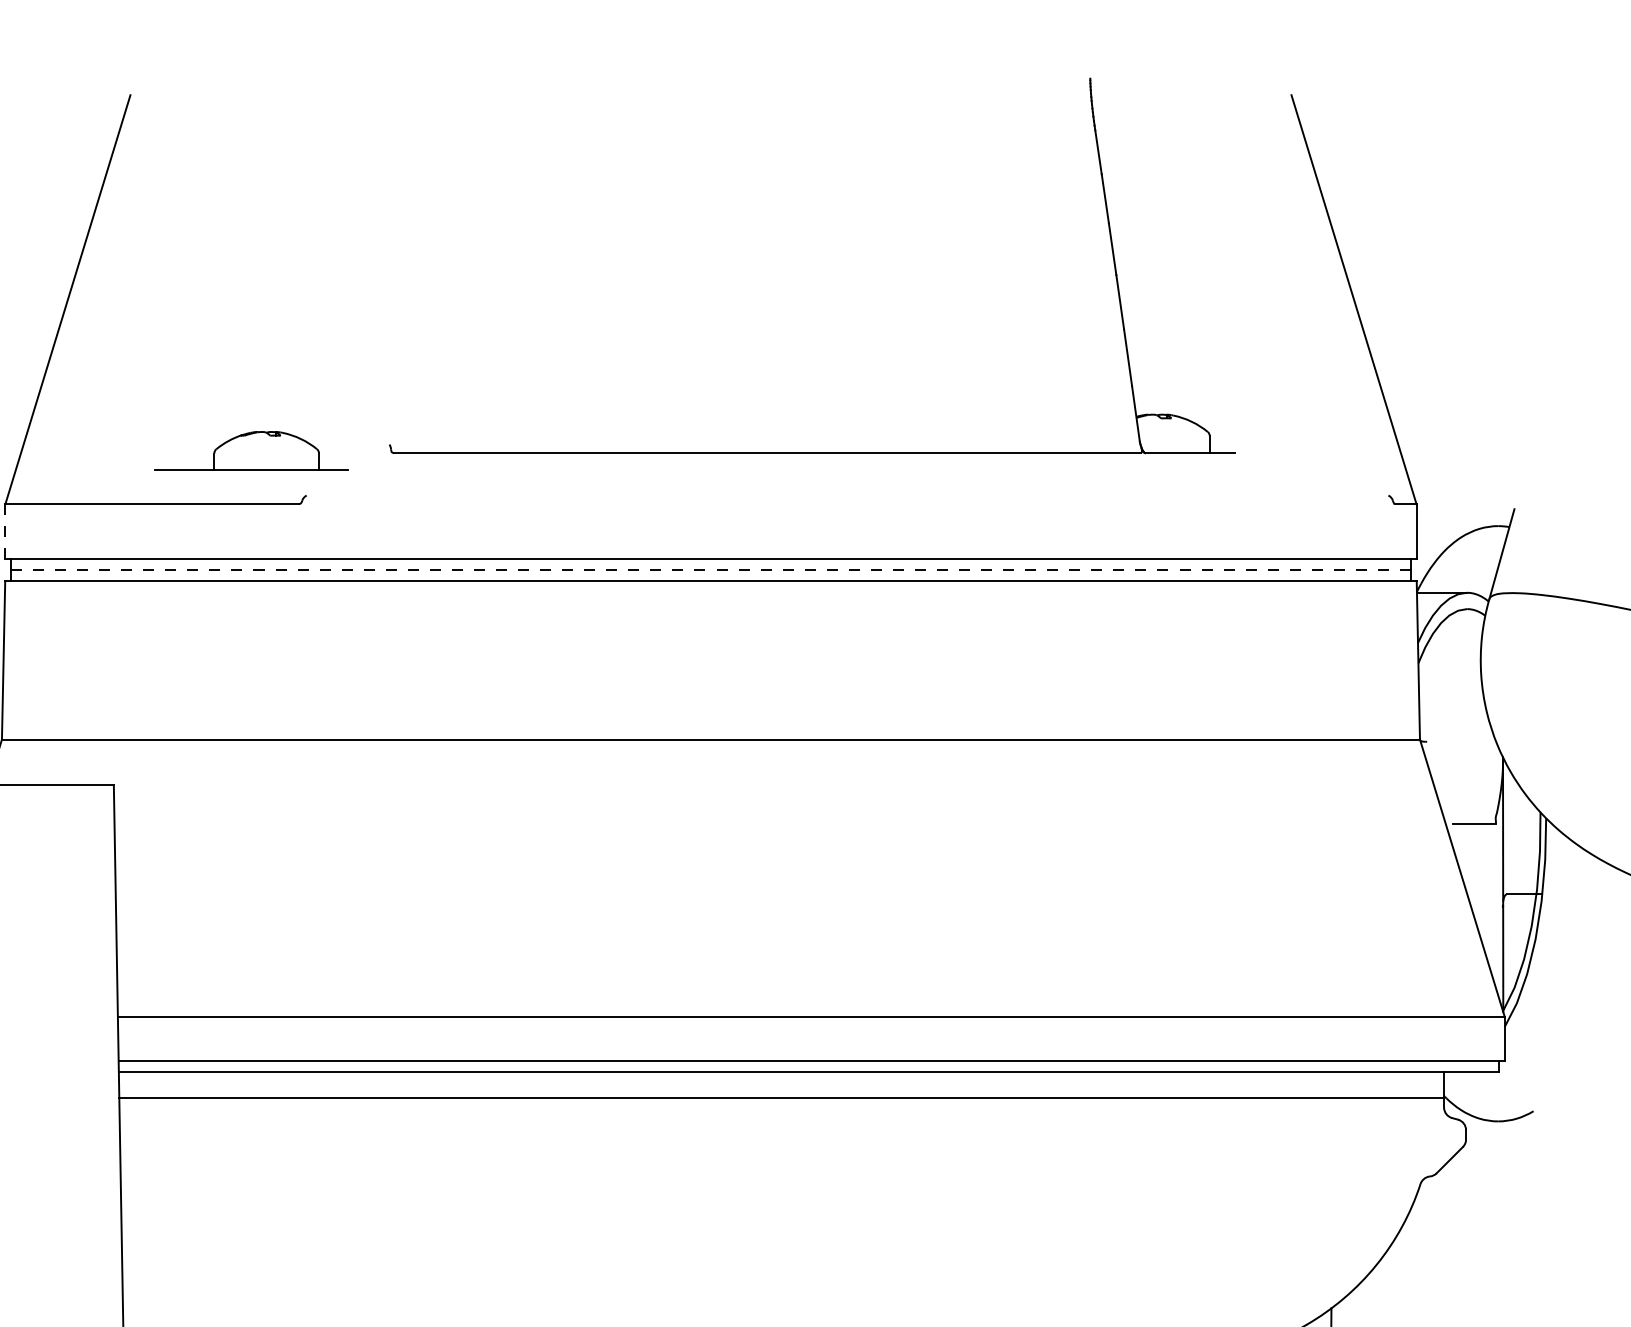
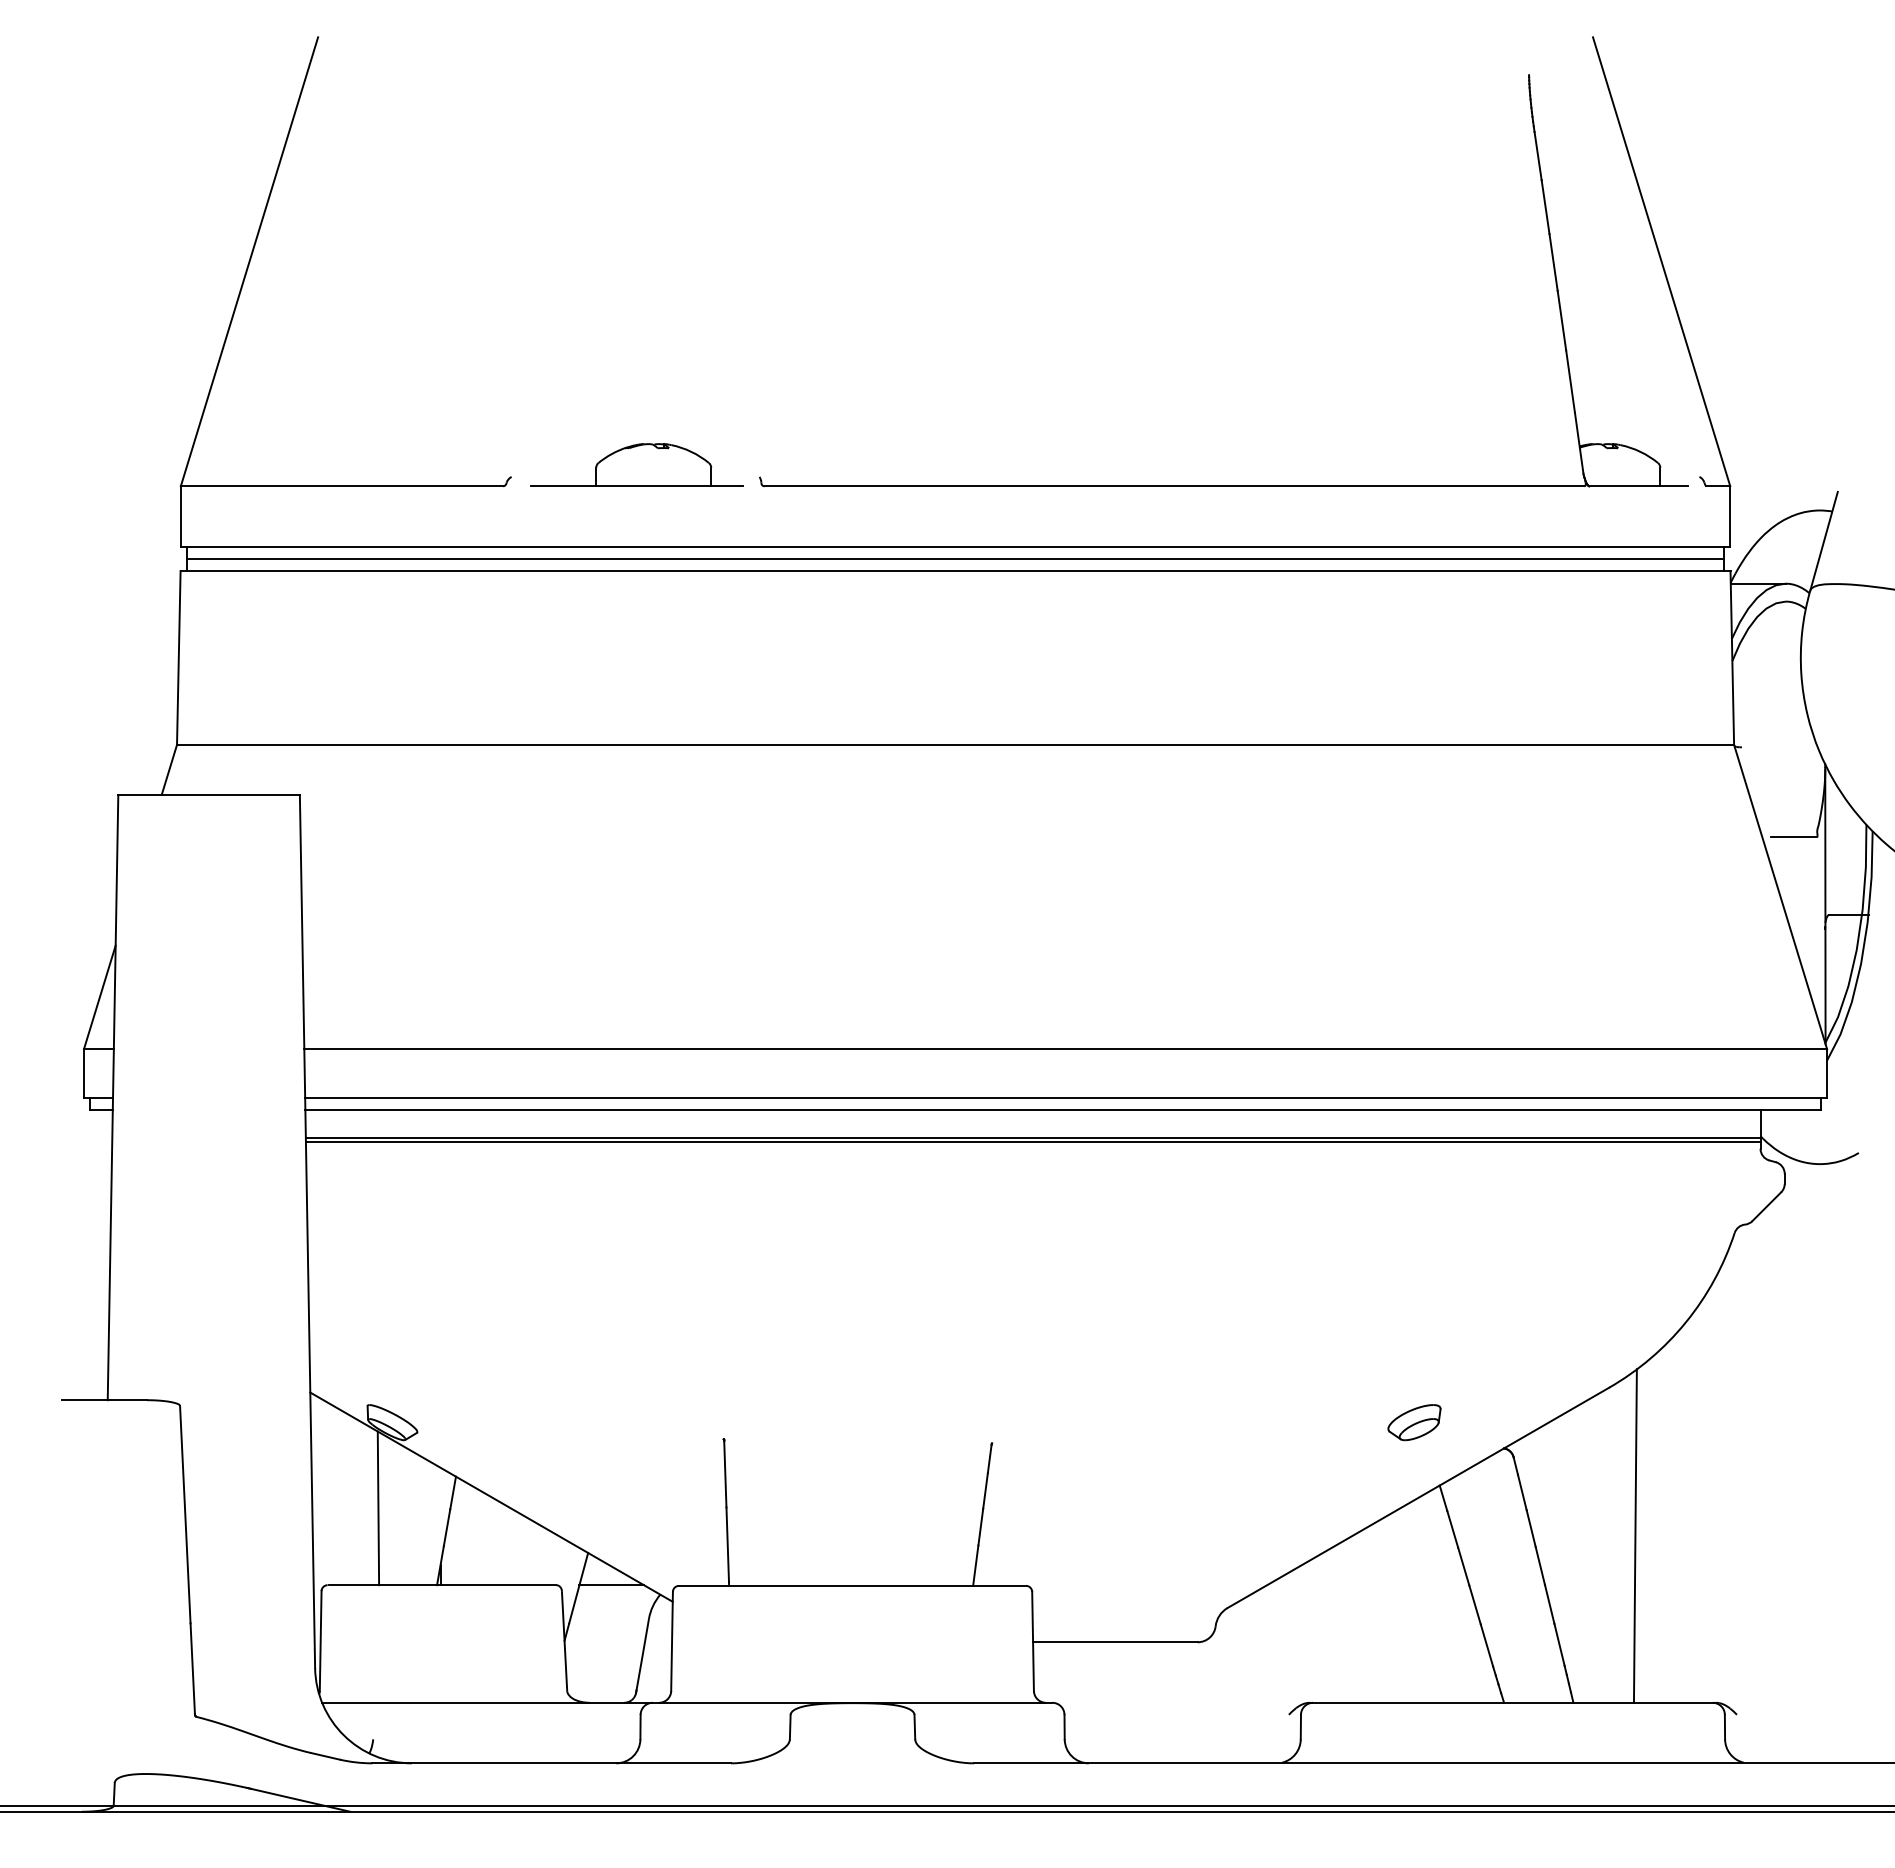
part: (251, 450) -> (636, 464), moved
part: (812, 452) -> (1223, 485), moved
line: (5, 532) -> (180, 517), dashed -> solid
line: (710, 569) -> (955, 558), dashed -> solid
line: (781, 1100) -> (1032, 1141), added

